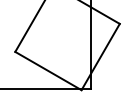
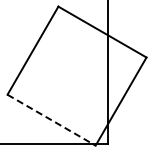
line: (48, 71) -> (51, 120), solid -> dashed

